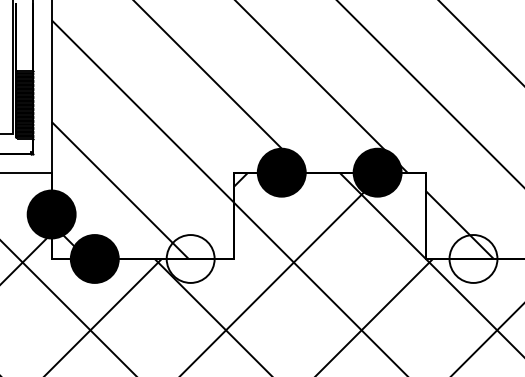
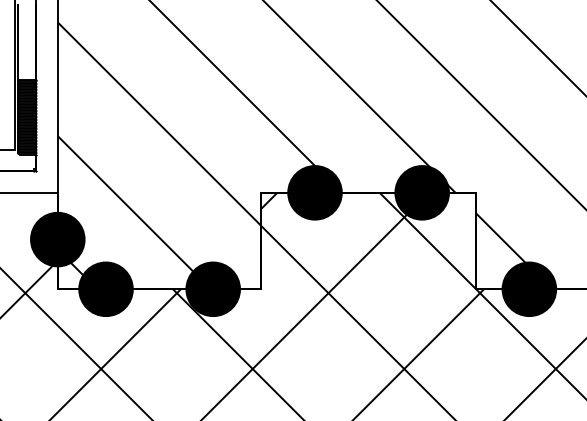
fill: (190, 259) -> (213, 289), added
fill: (473, 259) -> (529, 289), added

